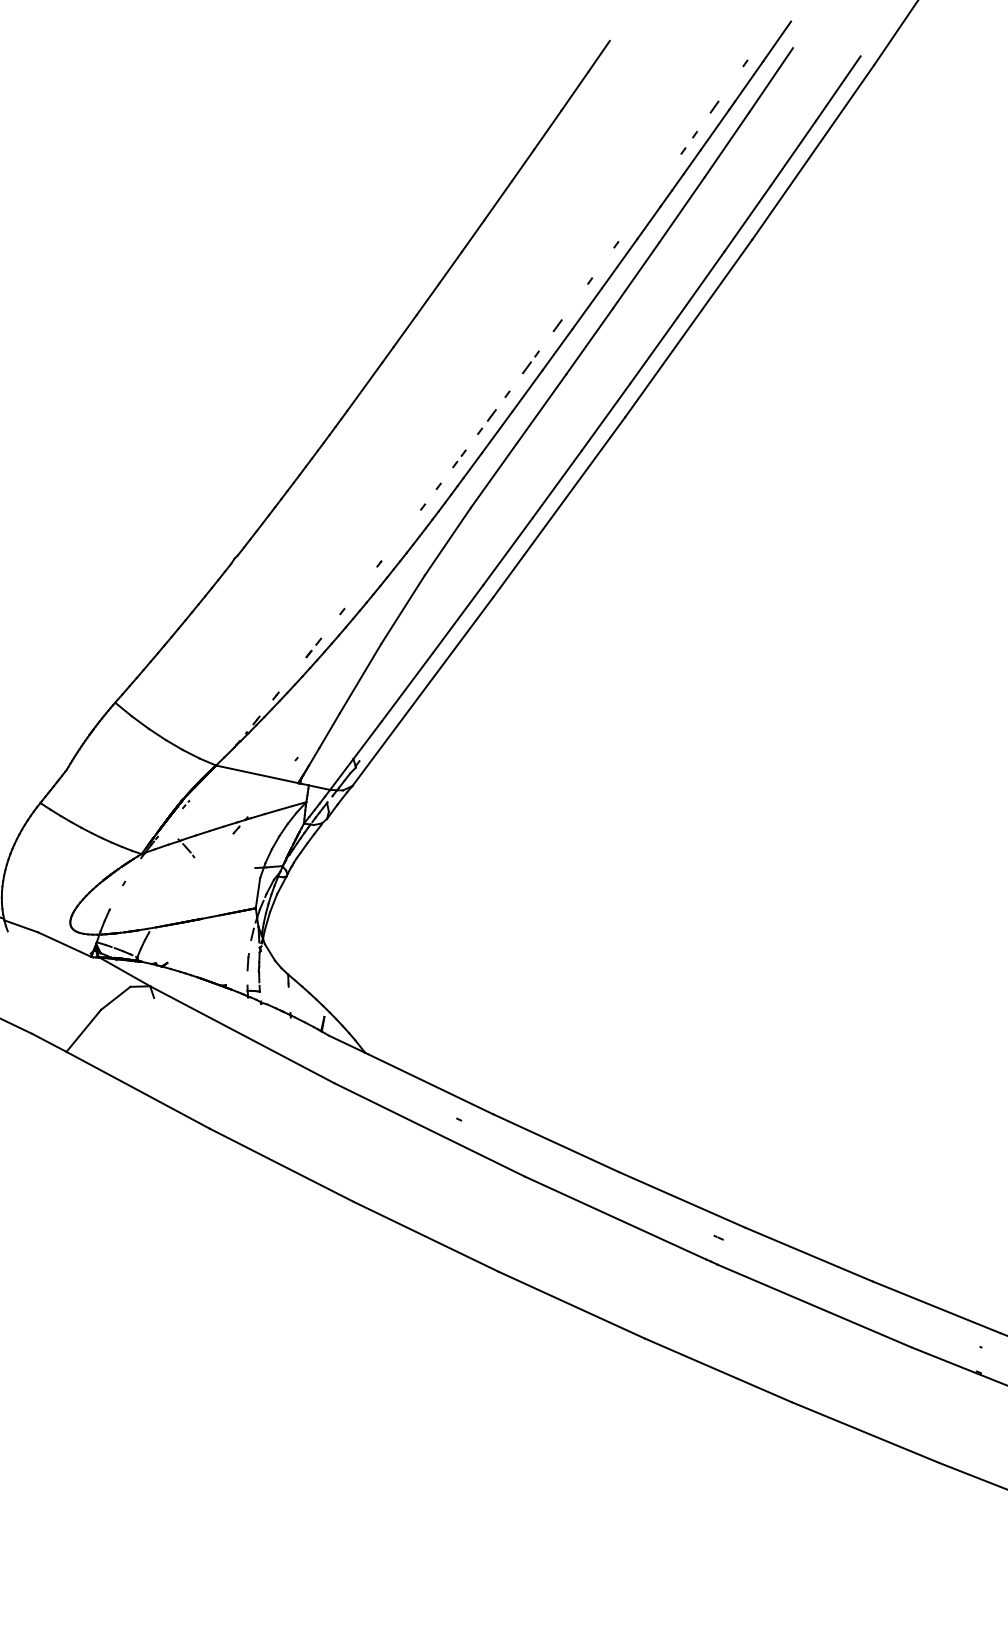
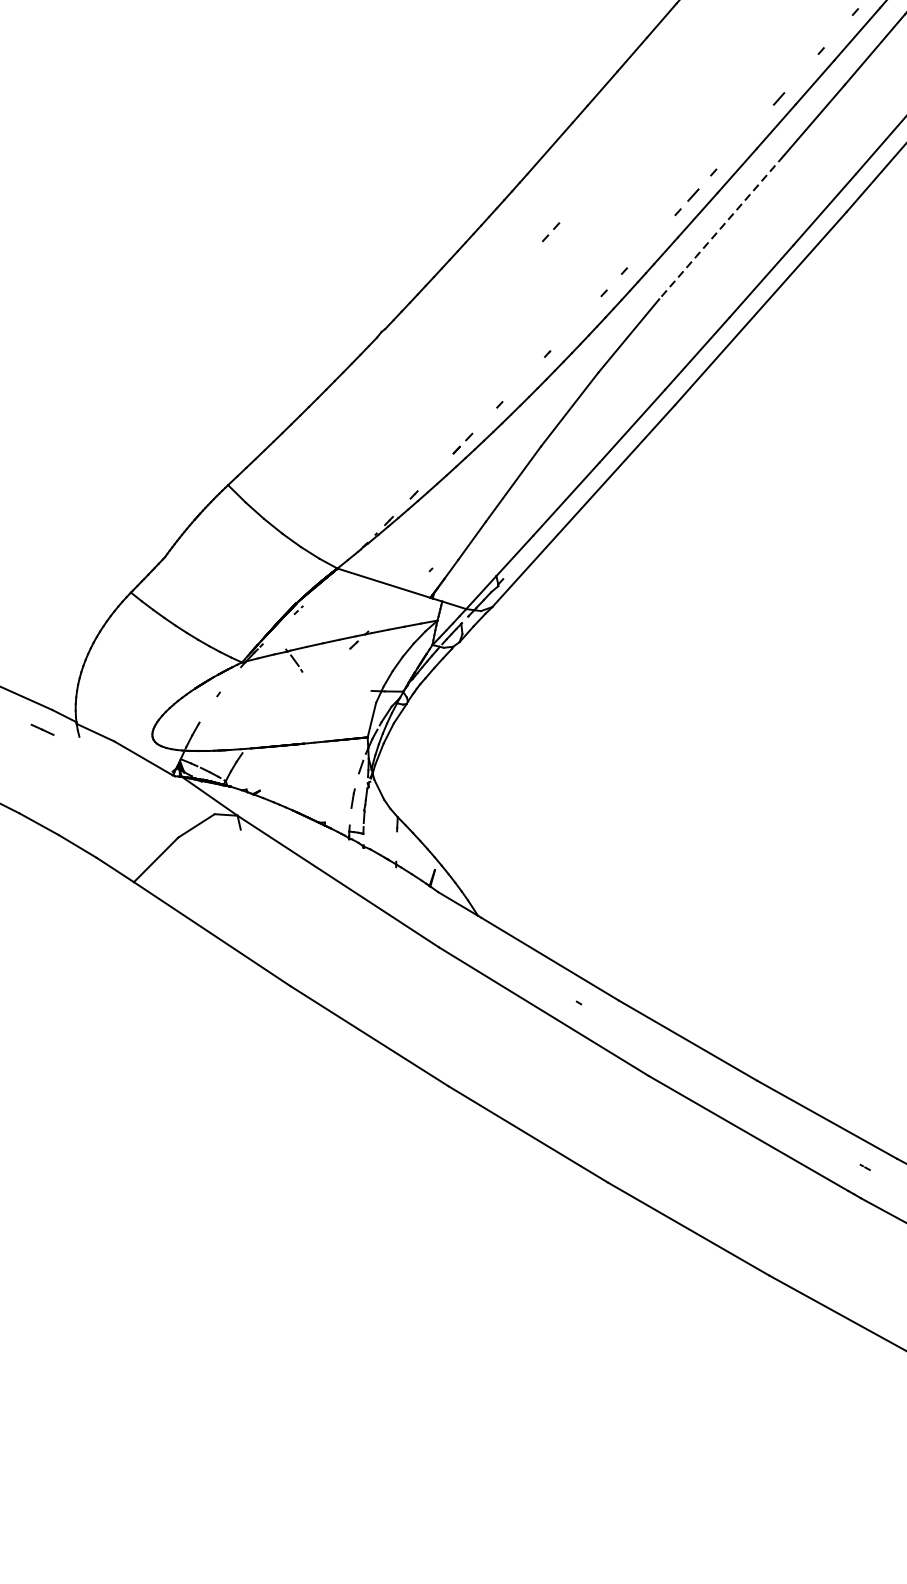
line: (530, 362) -> (743, 138), removed
line: (518, 441) -> (721, 228), solid -> dashed
part: (459, 458) -> (551, 231), moved

